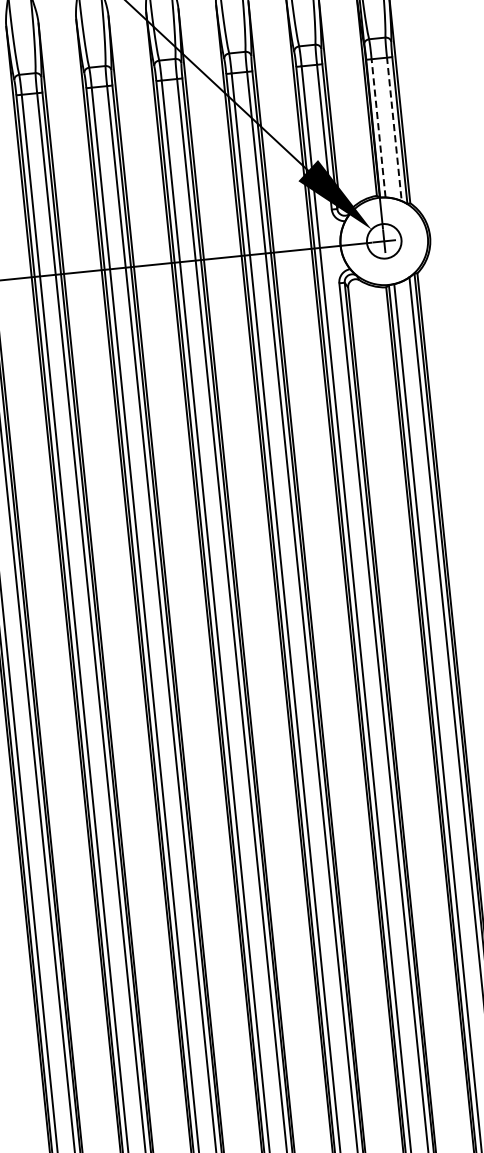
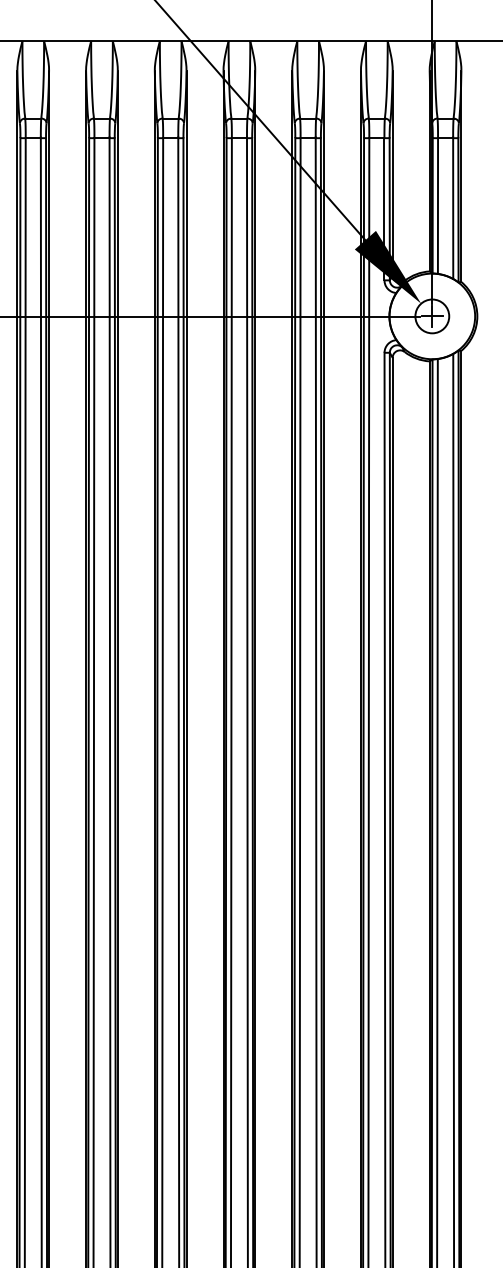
line: (378, 128) -> (437, 206), dashed -> solid
line: (394, 129) -> (453, 208), dashed -> solid

